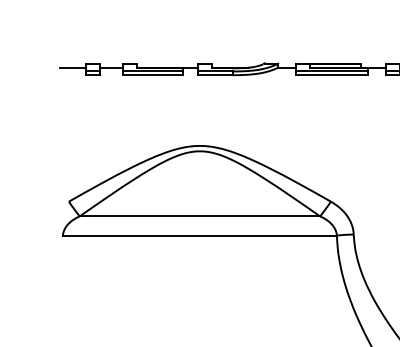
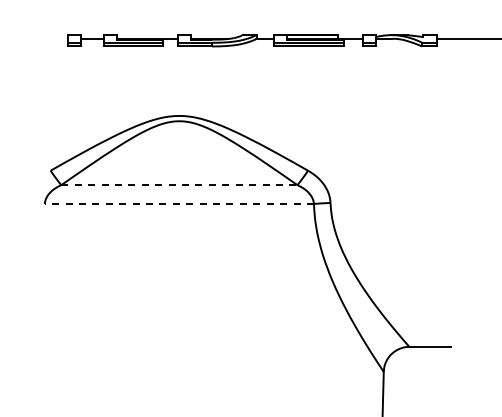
line: (72, 68) -> (54, 39), removed
line: (200, 216) -> (179, 185), solid -> dashed
line: (200, 235) -> (179, 203), solid -> dashed

